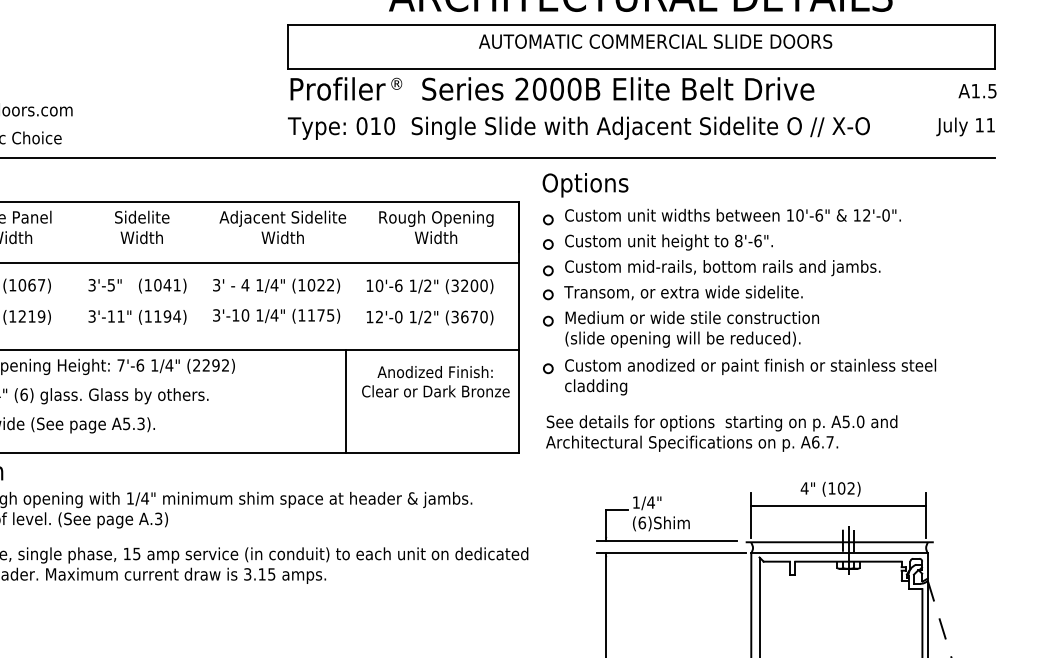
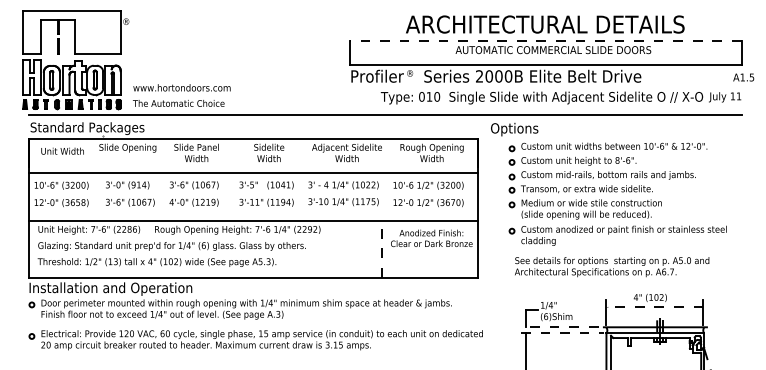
line: (641, 26) -> (545, 41), solid -> dashed
text: (977, 91) -> (743, 77), moved
text: (578, 127) -> (541, 97), moved
part: (738, 300) -> (617, 193), moved
line: (346, 399) -> (382, 248), solid -> dashed
text: (722, 434) -> (612, 267), moved
line: (838, 506) -> (654, 307), solid -> dashed
line: (666, 540) -> (559, 326), solid -> dashed
line: (671, 553) -> (562, 333), solid -> dashed

